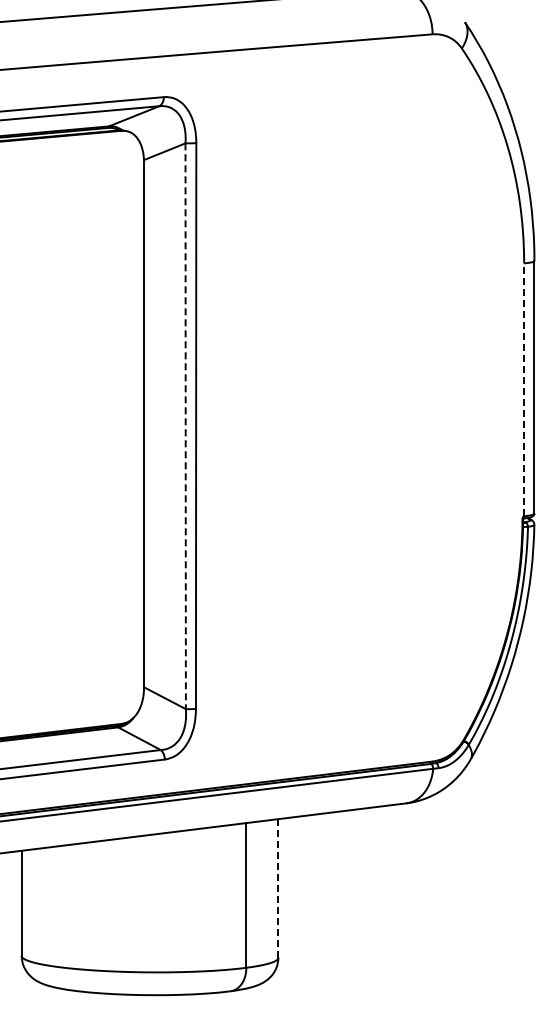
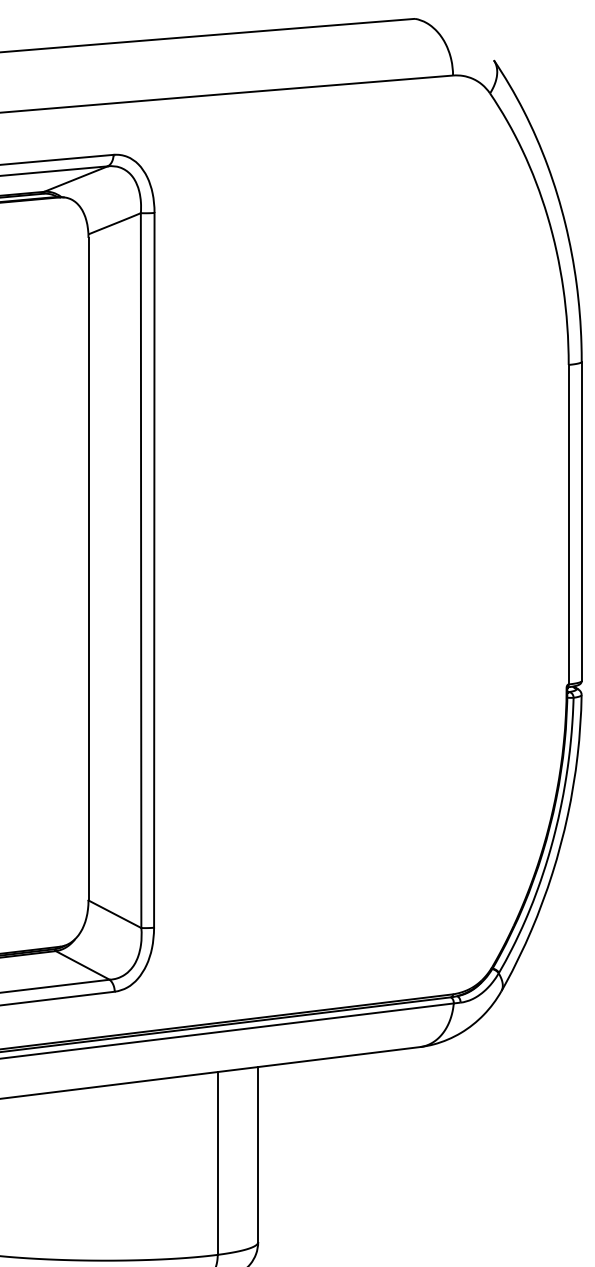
line: (524, 389) -> (569, 524), dashed -> solid
line: (185, 426) -> (140, 570), dashed -> solid
line: (278, 887) -> (258, 1153), dashed -> solid

